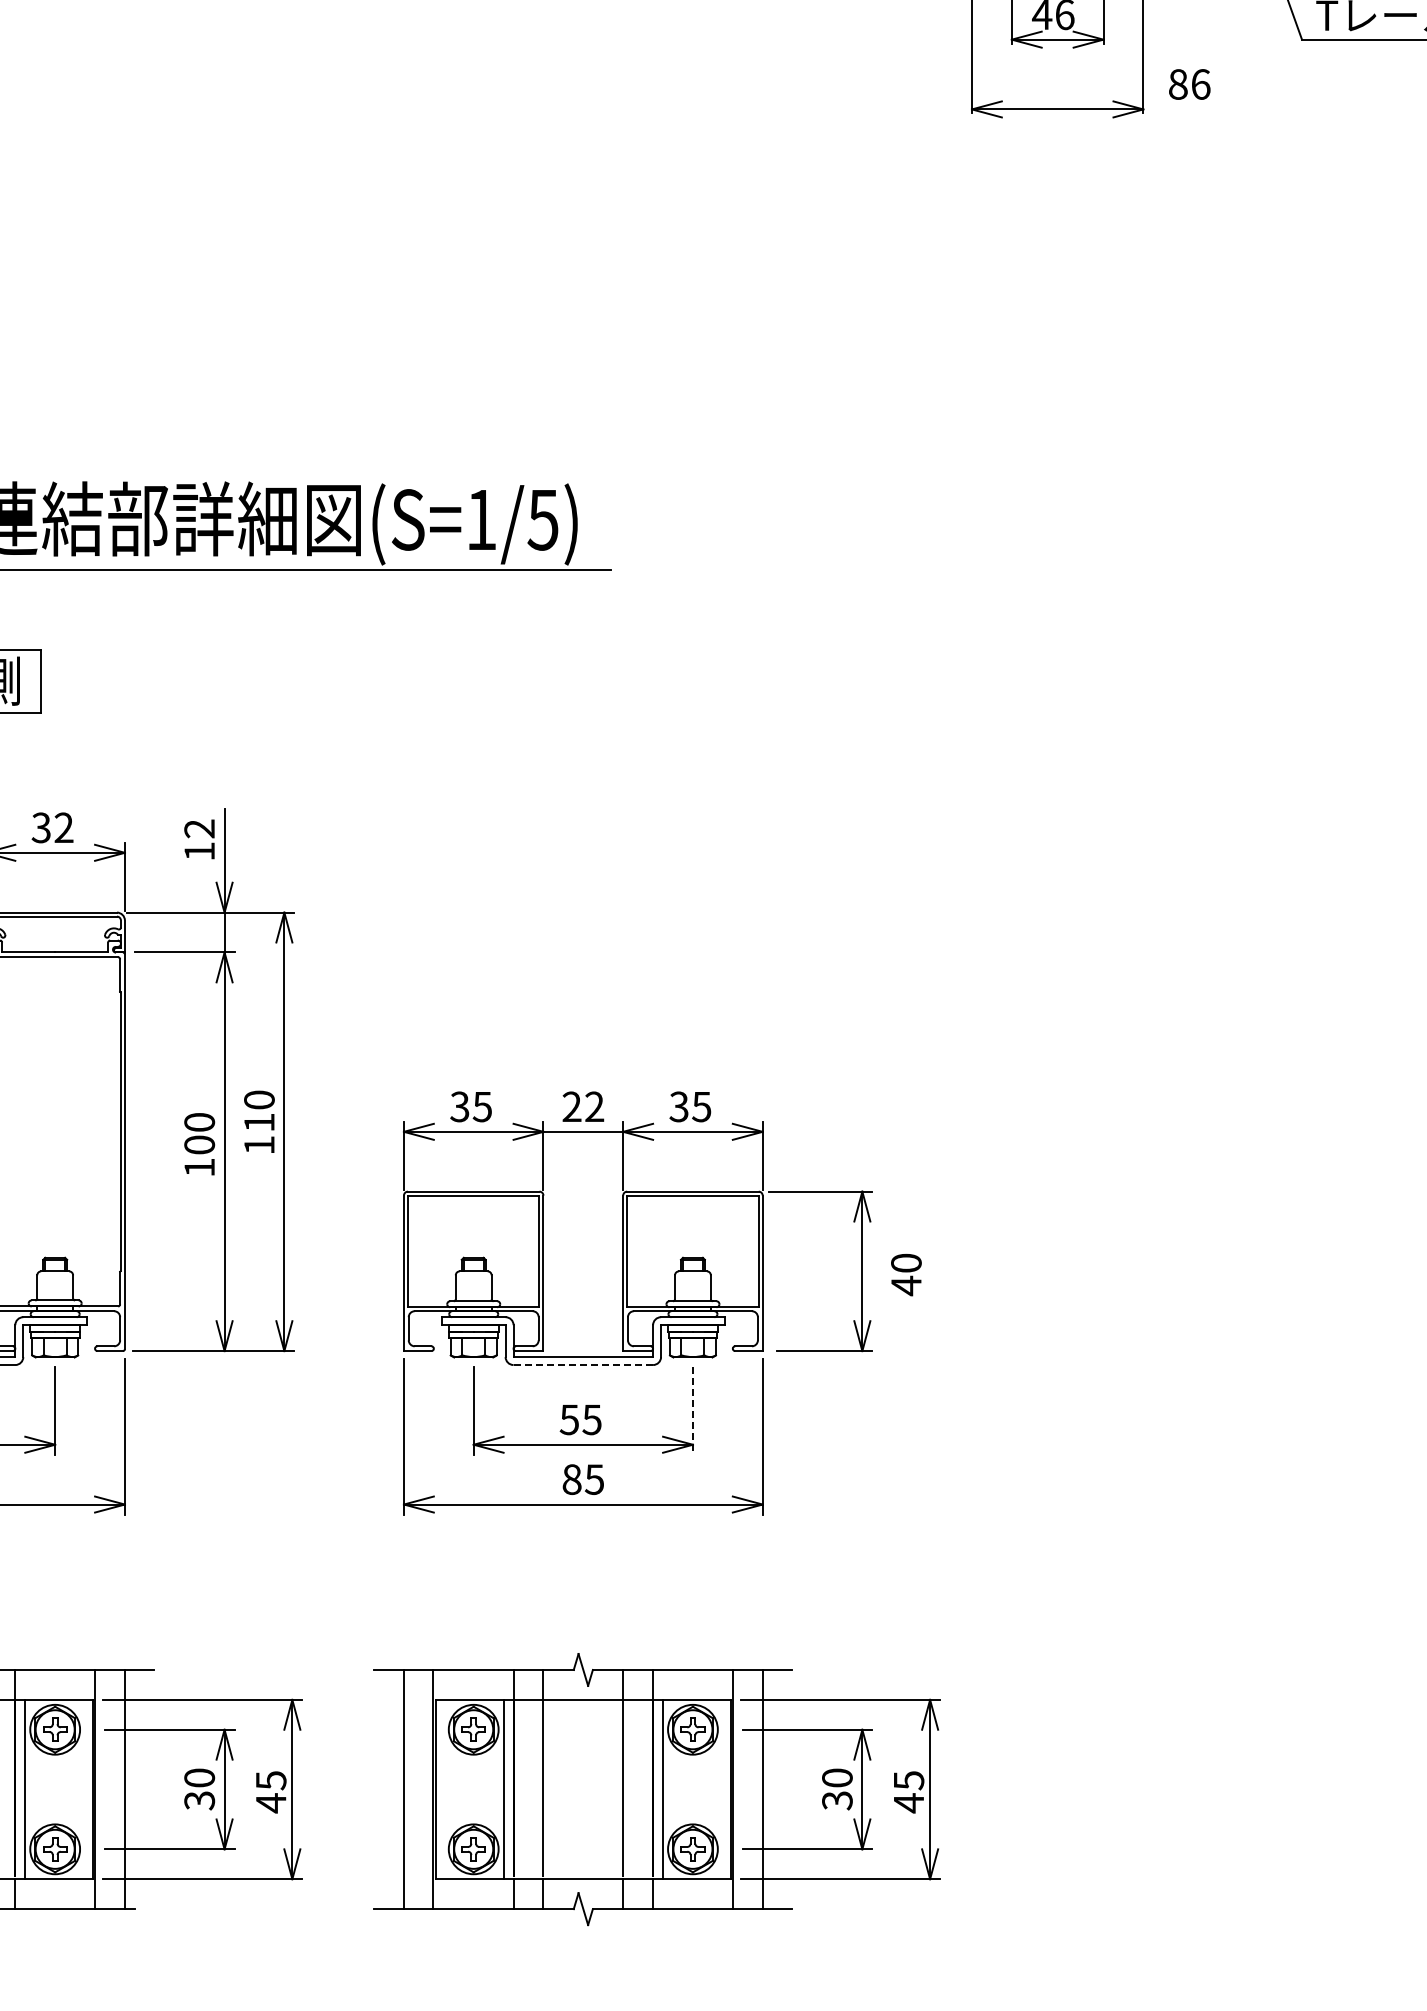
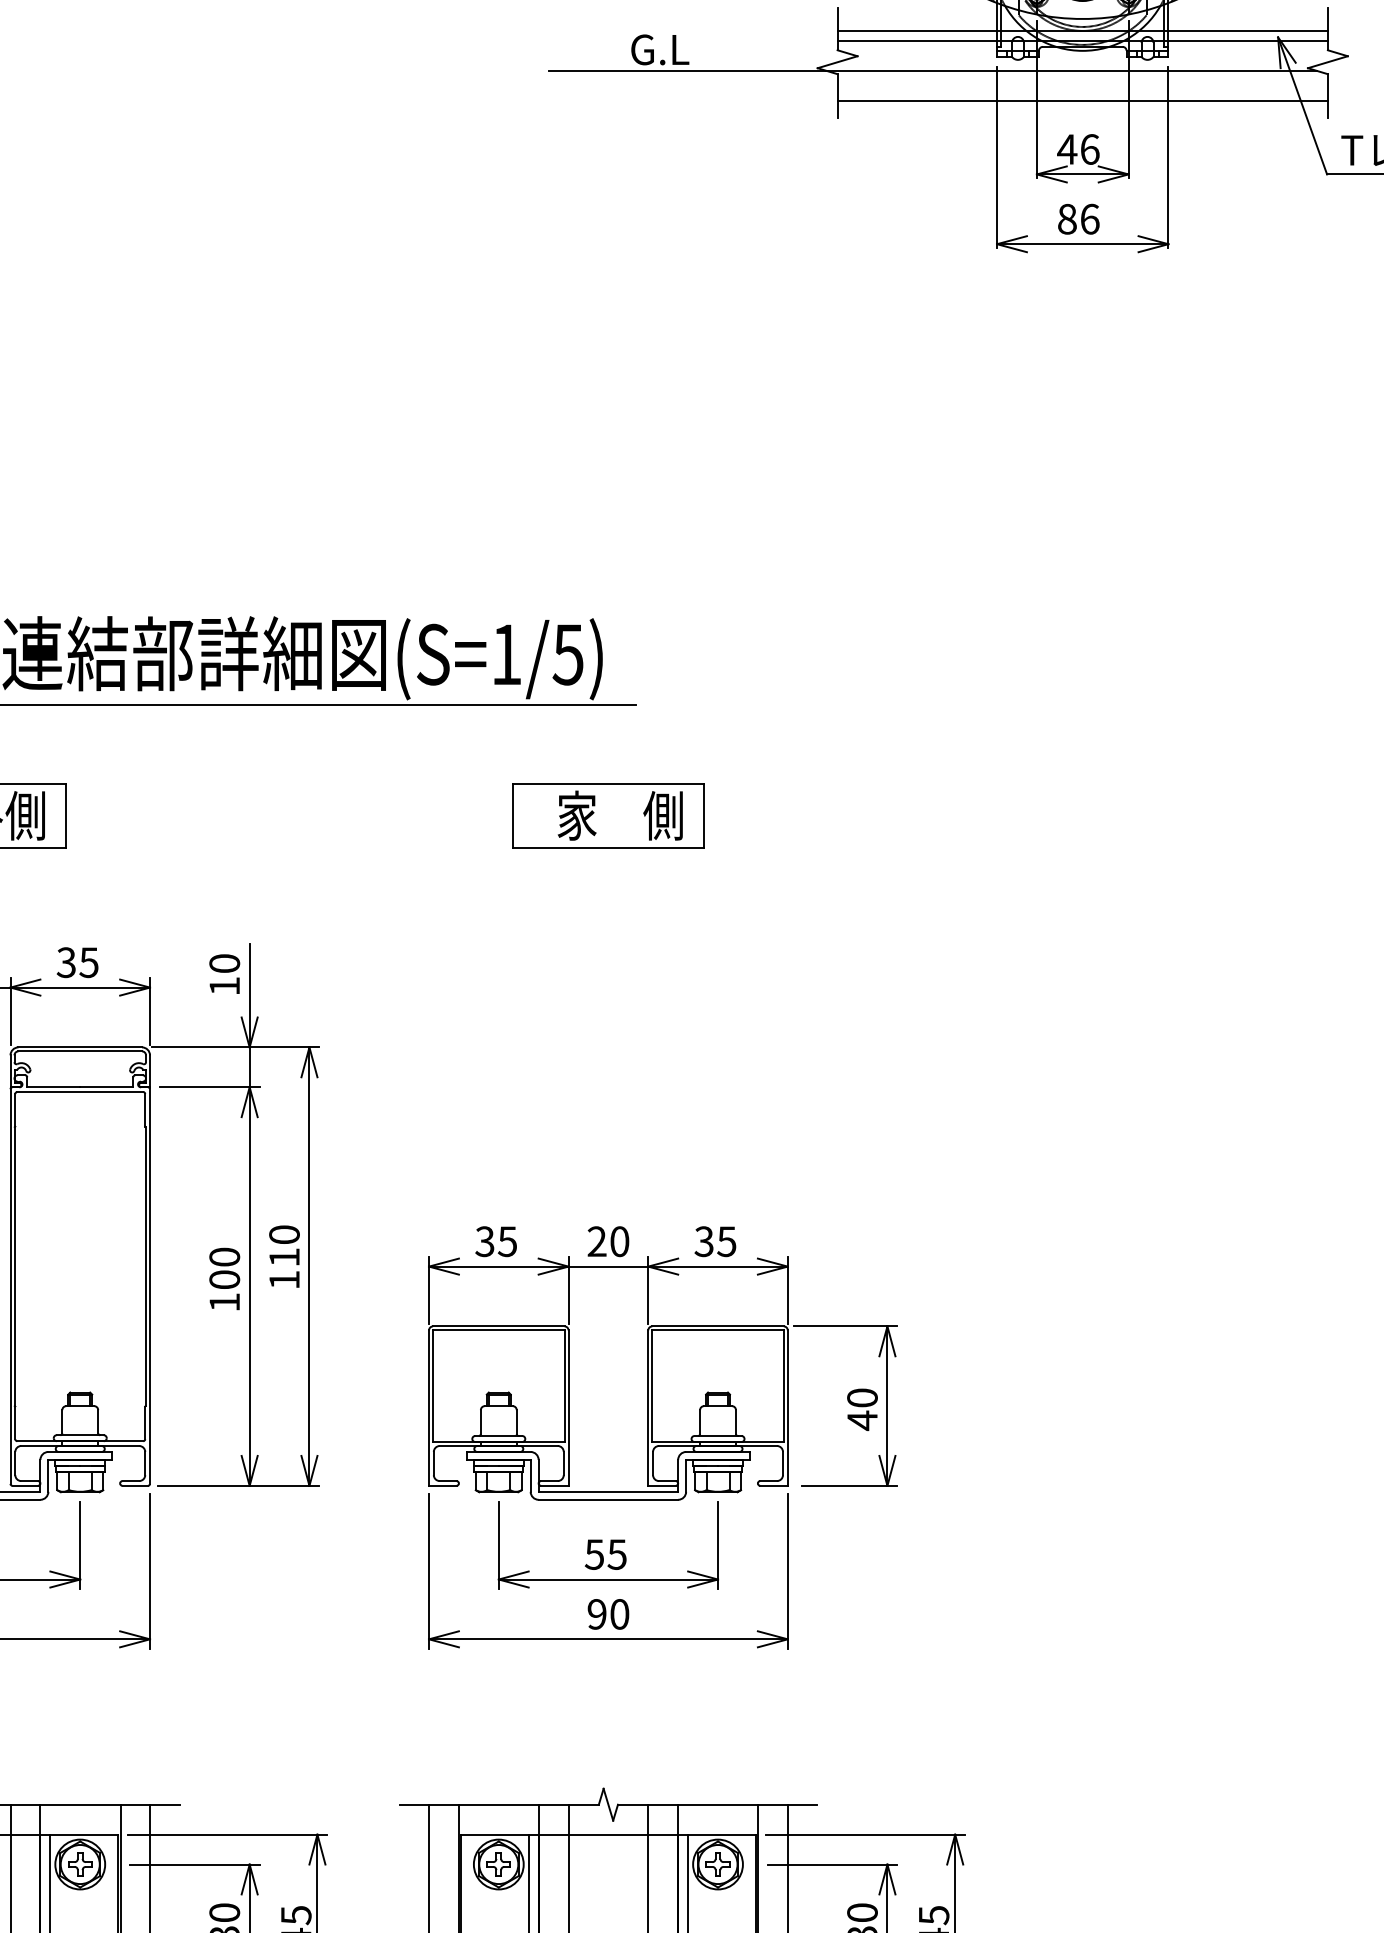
text: (1189, 84) -> (1078, 219), moved
part: (583, 681) -> (608, 816), added
text: (63, 827) -> (88, 962), 32 -> 35
text: (199, 828) -> (224, 963), 12 -> 10
text: (594, 1106) -> (619, 1241), 22 -> 20
text: (906, 1275) -> (862, 1410), moved
line: (583, 1365) -> (608, 1500), dashed -> solid
line: (692, 1411) -> (717, 1546), dashed -> solid
text: (583, 1479) -> (608, 1614), 85 -> 90

